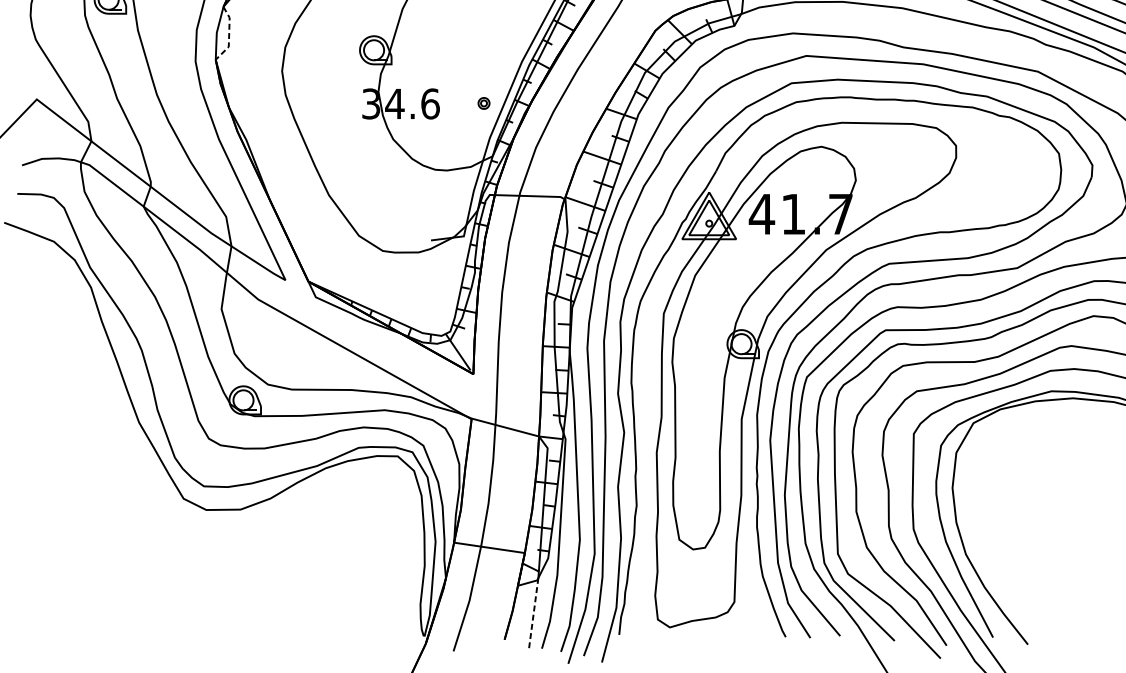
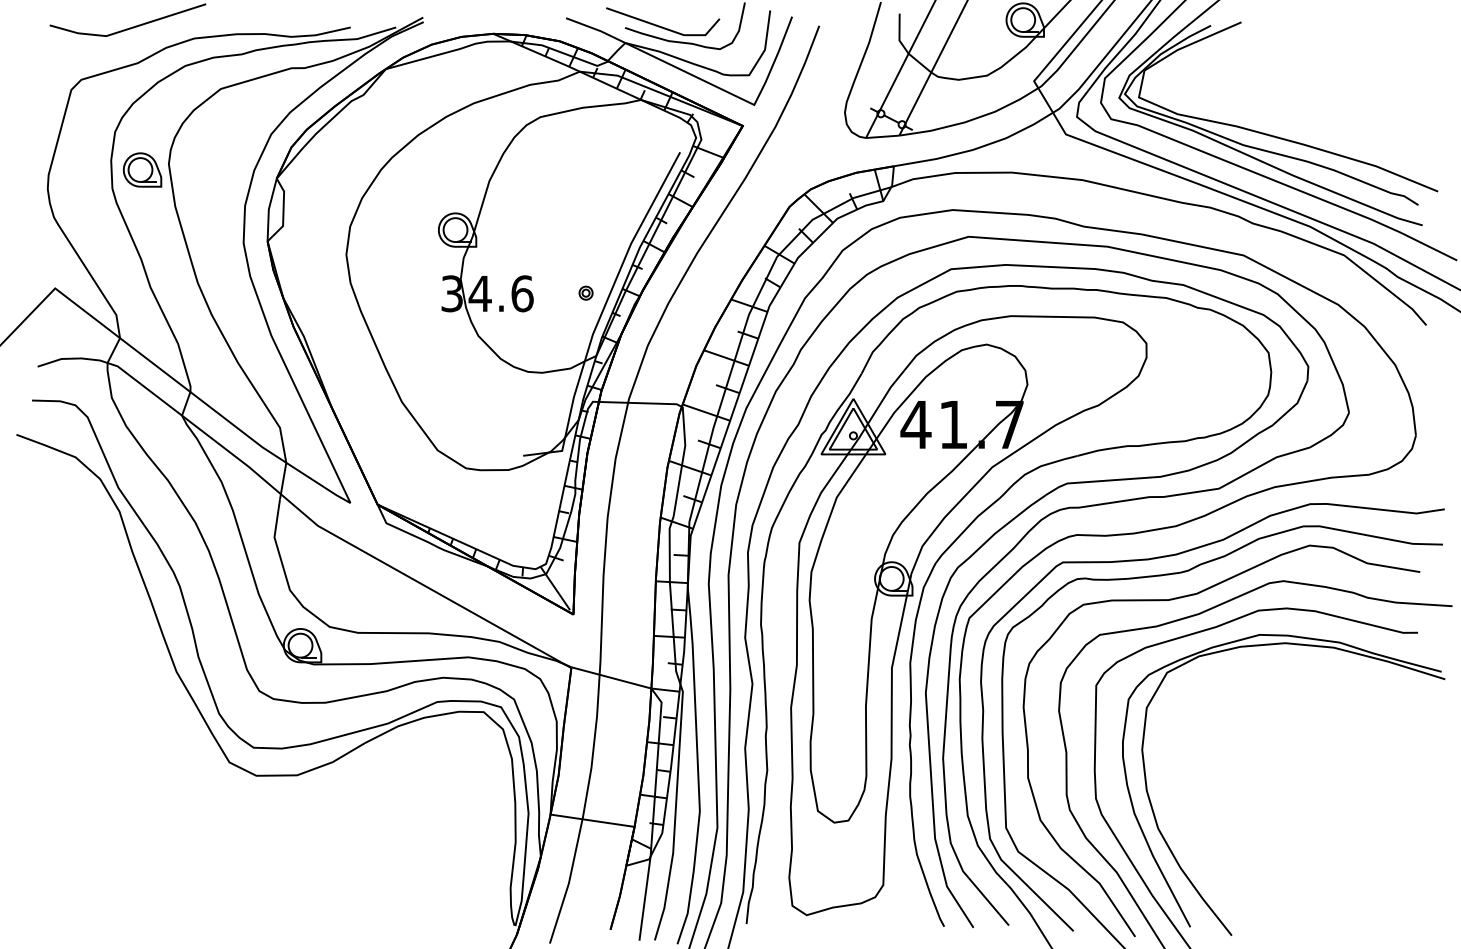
line: (229, 35) -> (283, 212), dashed -> solid
line: (533, 614) -> (644, 899), dashed -> solid

